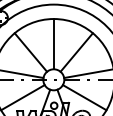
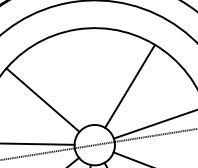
line: (53, 44) -> (83, 78), removed

